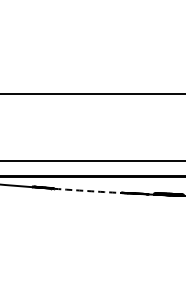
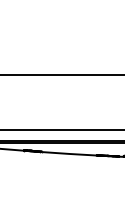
arc: (87, 191) -> (69, 154), dashed -> solid

